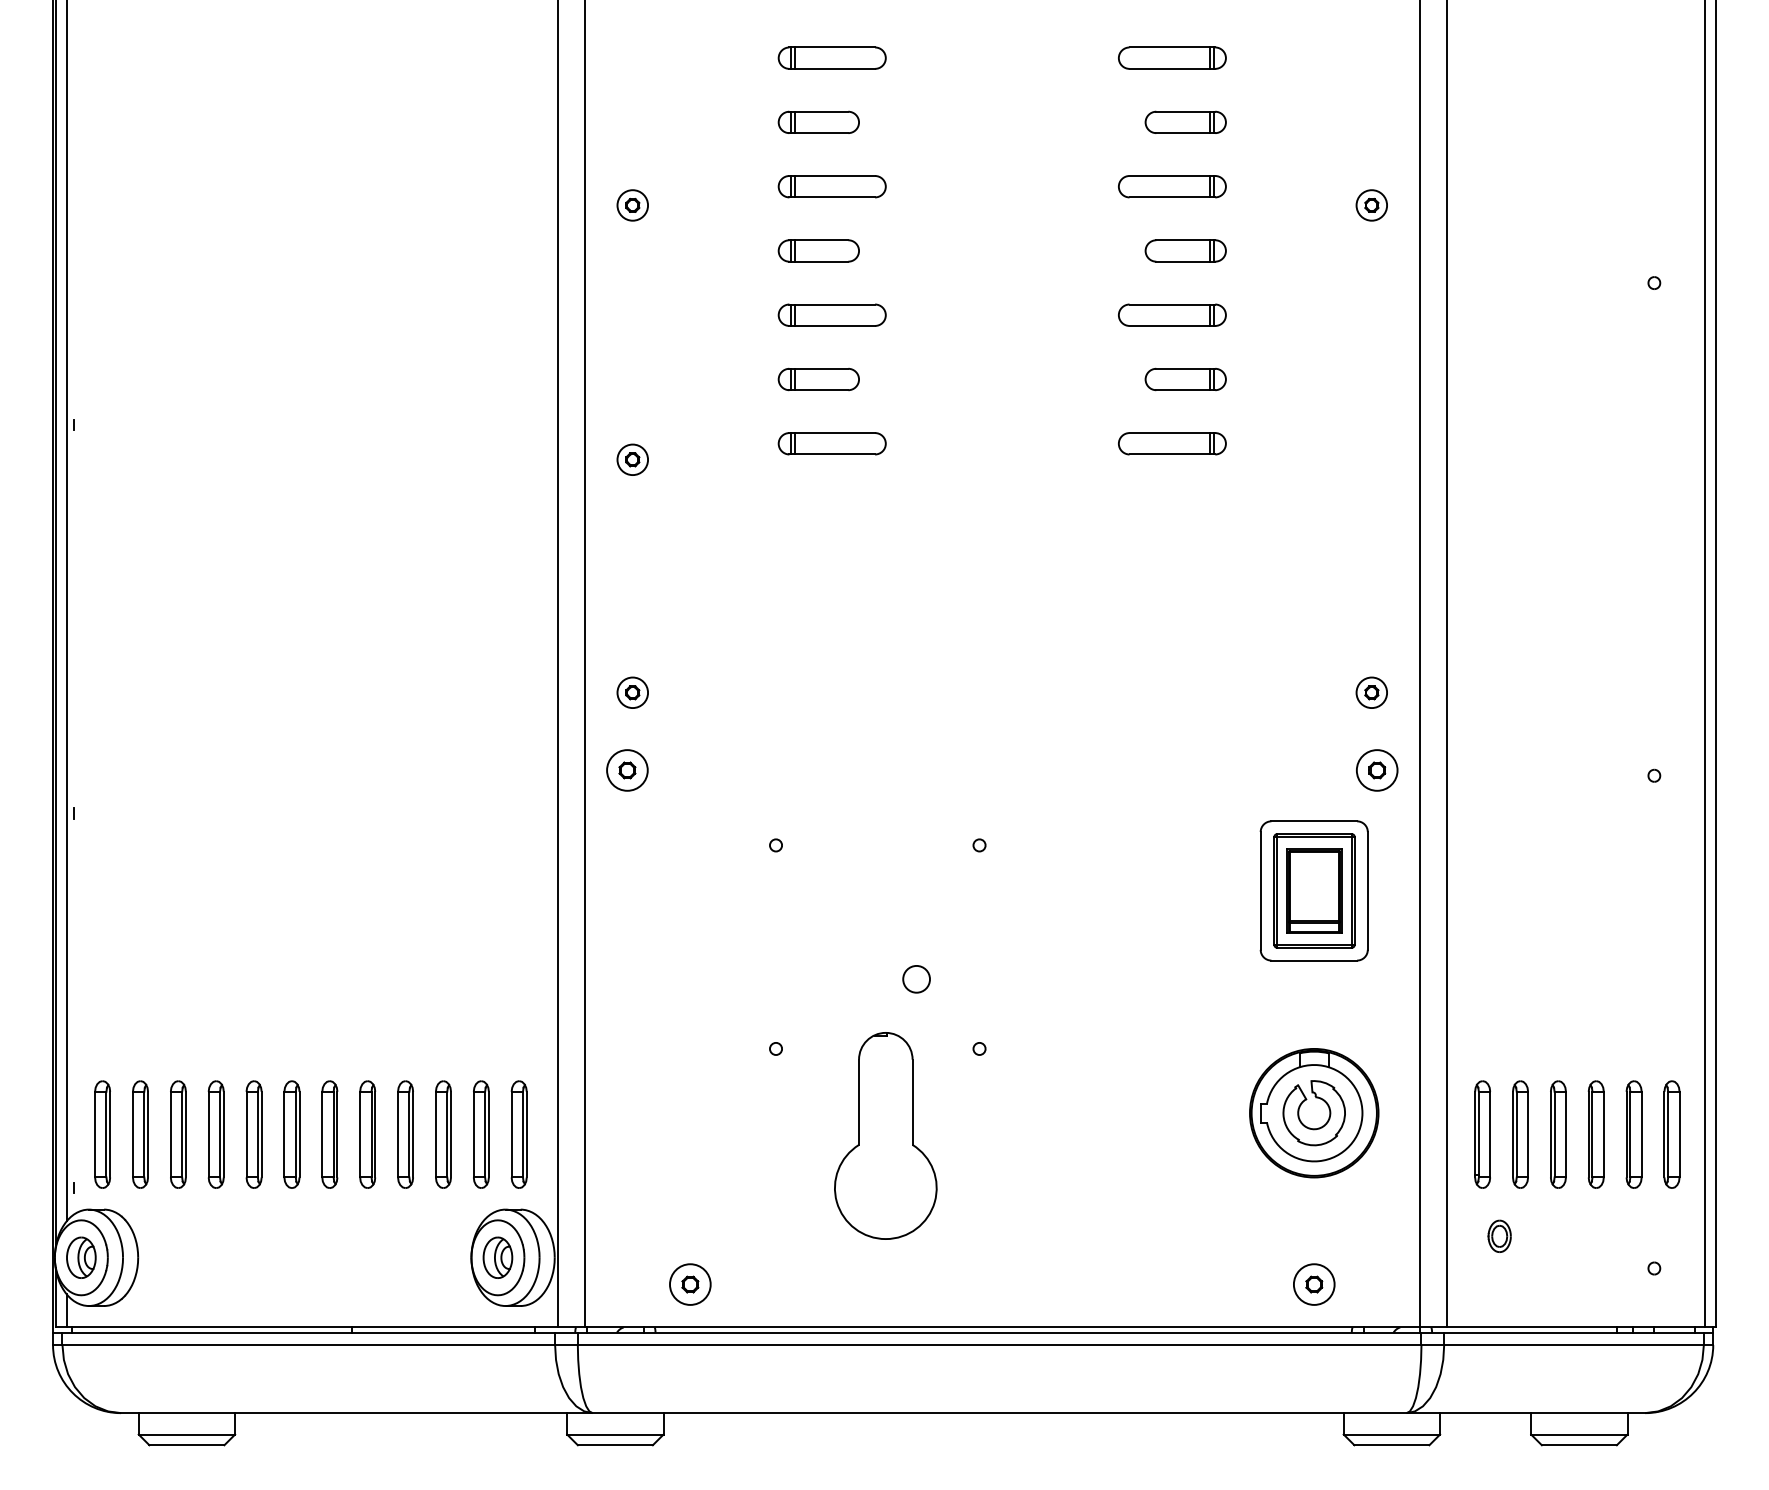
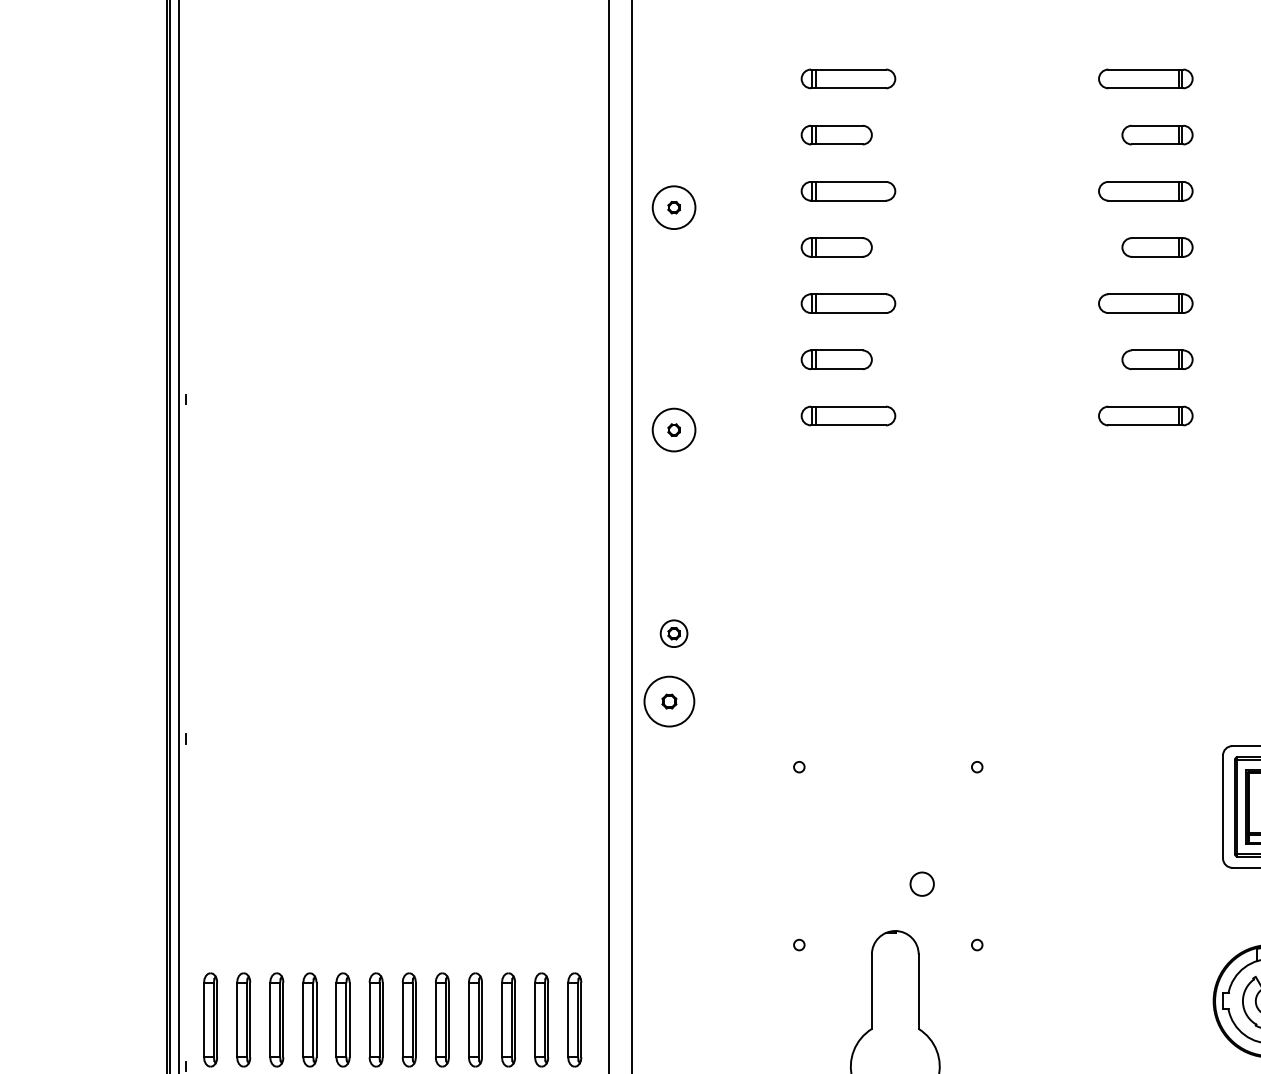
circle: (632, 205) -> (673, 207), size x1.6
circle: (632, 459) -> (673, 429), size x1.6
circle: (627, 770) -> (669, 701), size x1.4

